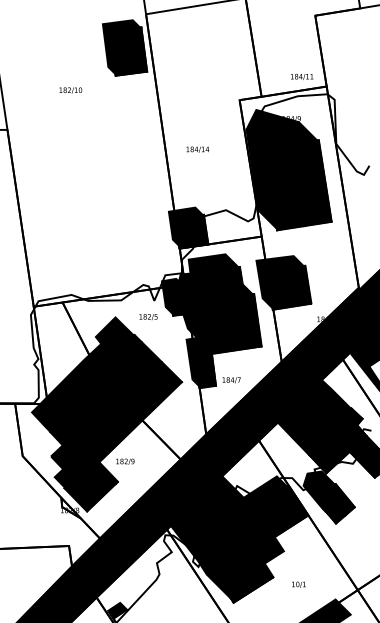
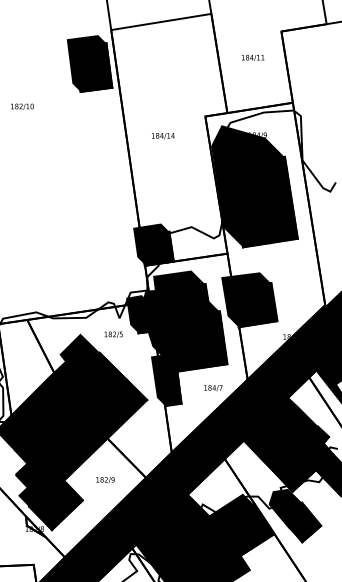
text: (302, 76) -> (253, 57), moved
text: (70, 90) -> (22, 106), moved
text: (197, 149) -> (162, 135), moved
text: (231, 380) -> (213, 388), moved
text: (125, 461) -> (105, 479), moved

